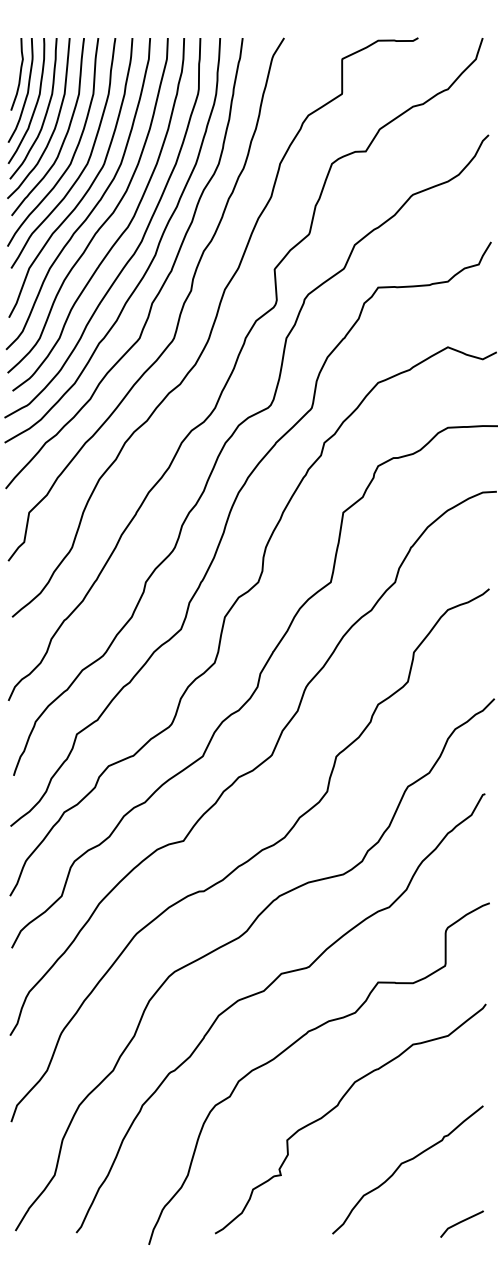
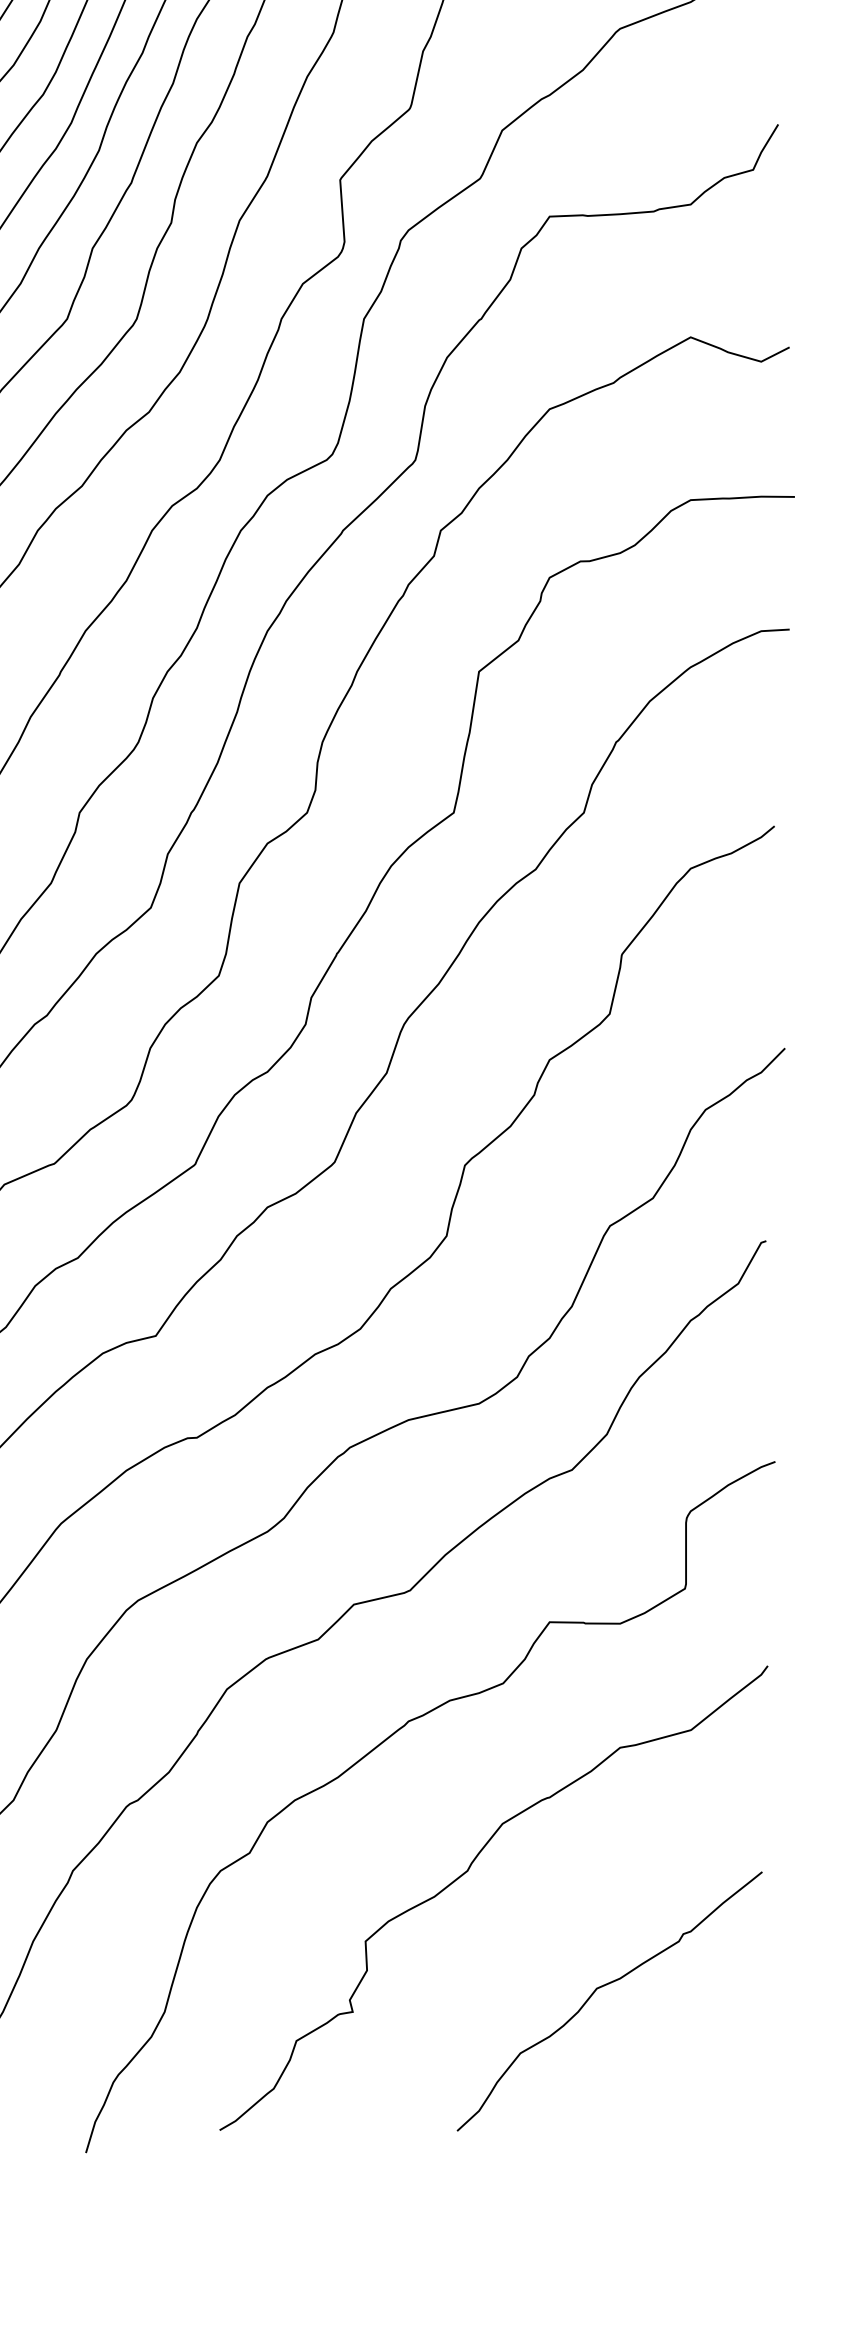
curve: (461, 1222) -> (718, 2107), removed

